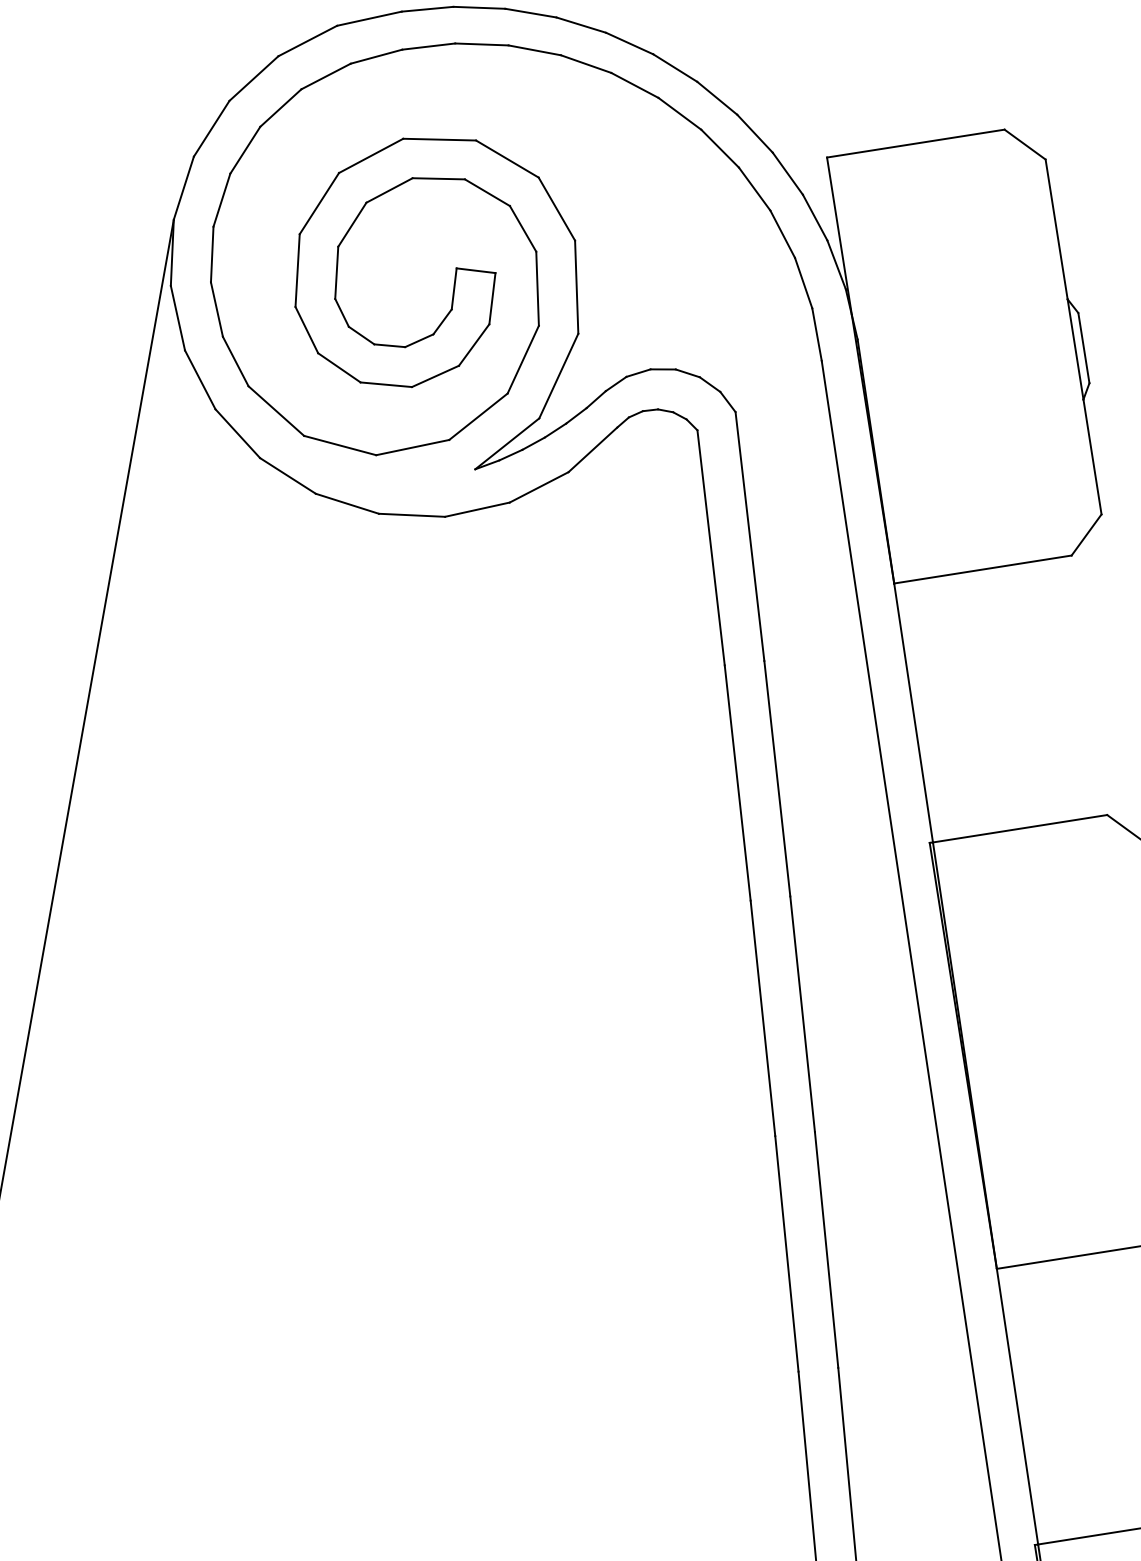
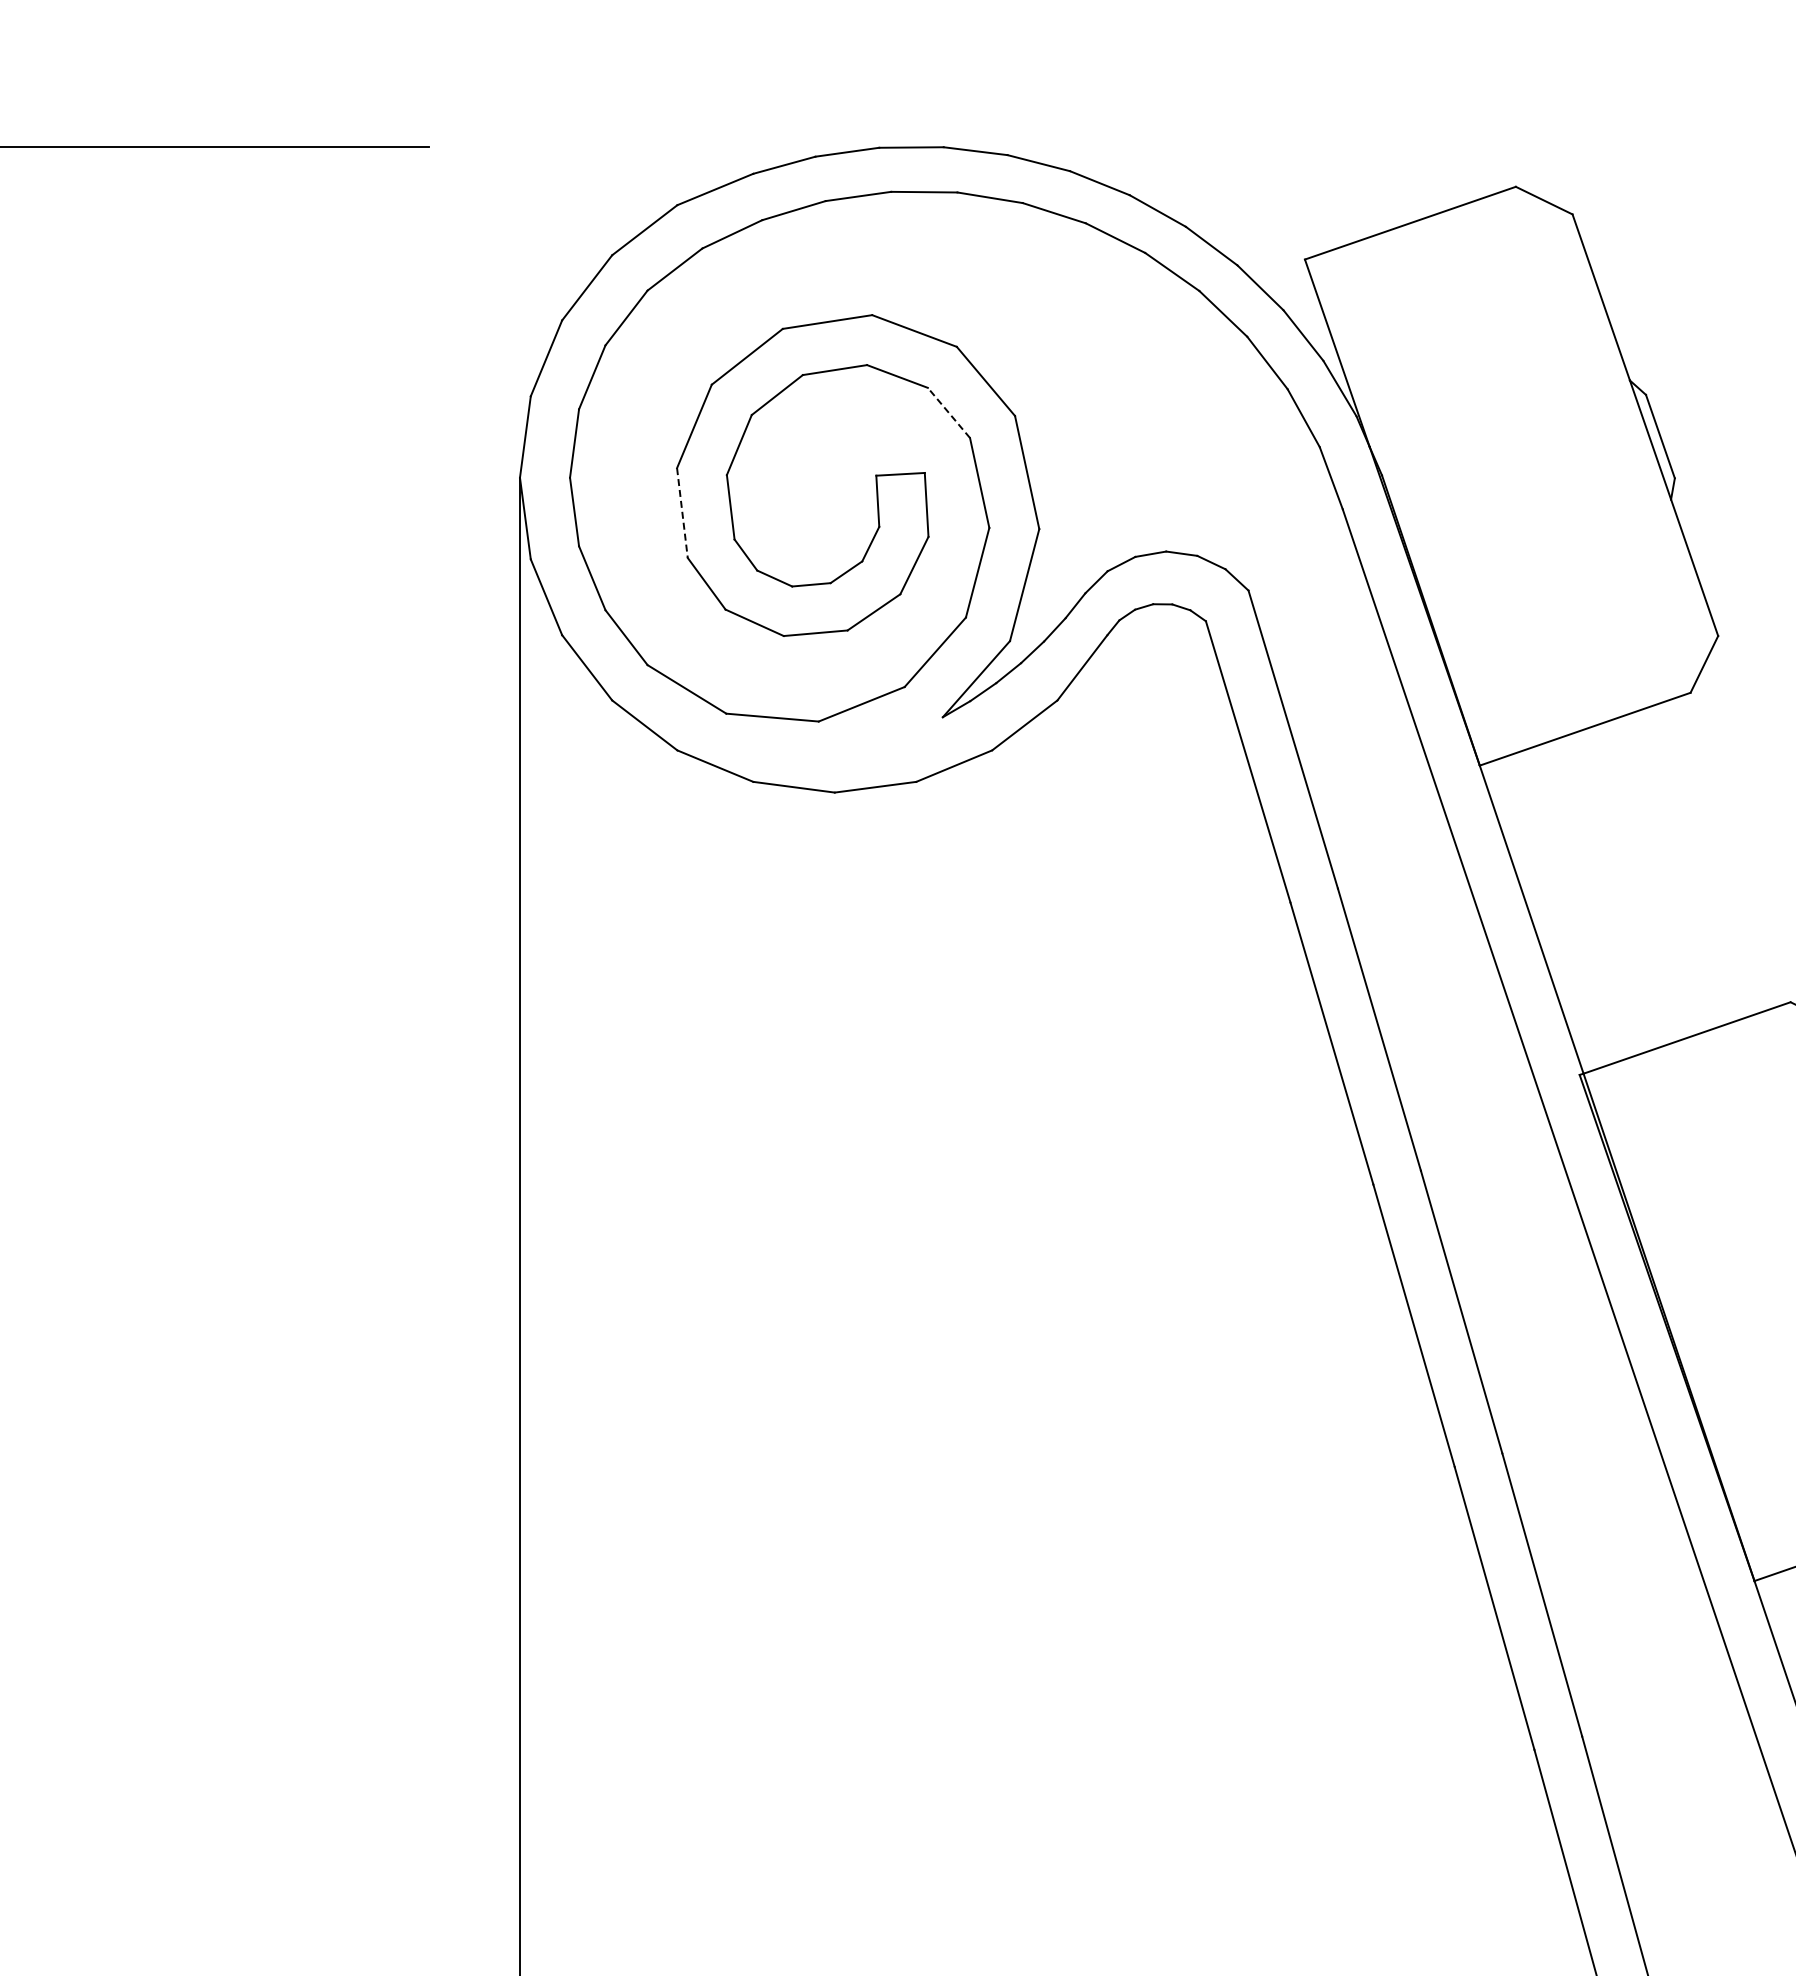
line: (522, 228) -> (948, 412), solid -> dashed
line: (297, 270) -> (682, 513), solid -> dashed

